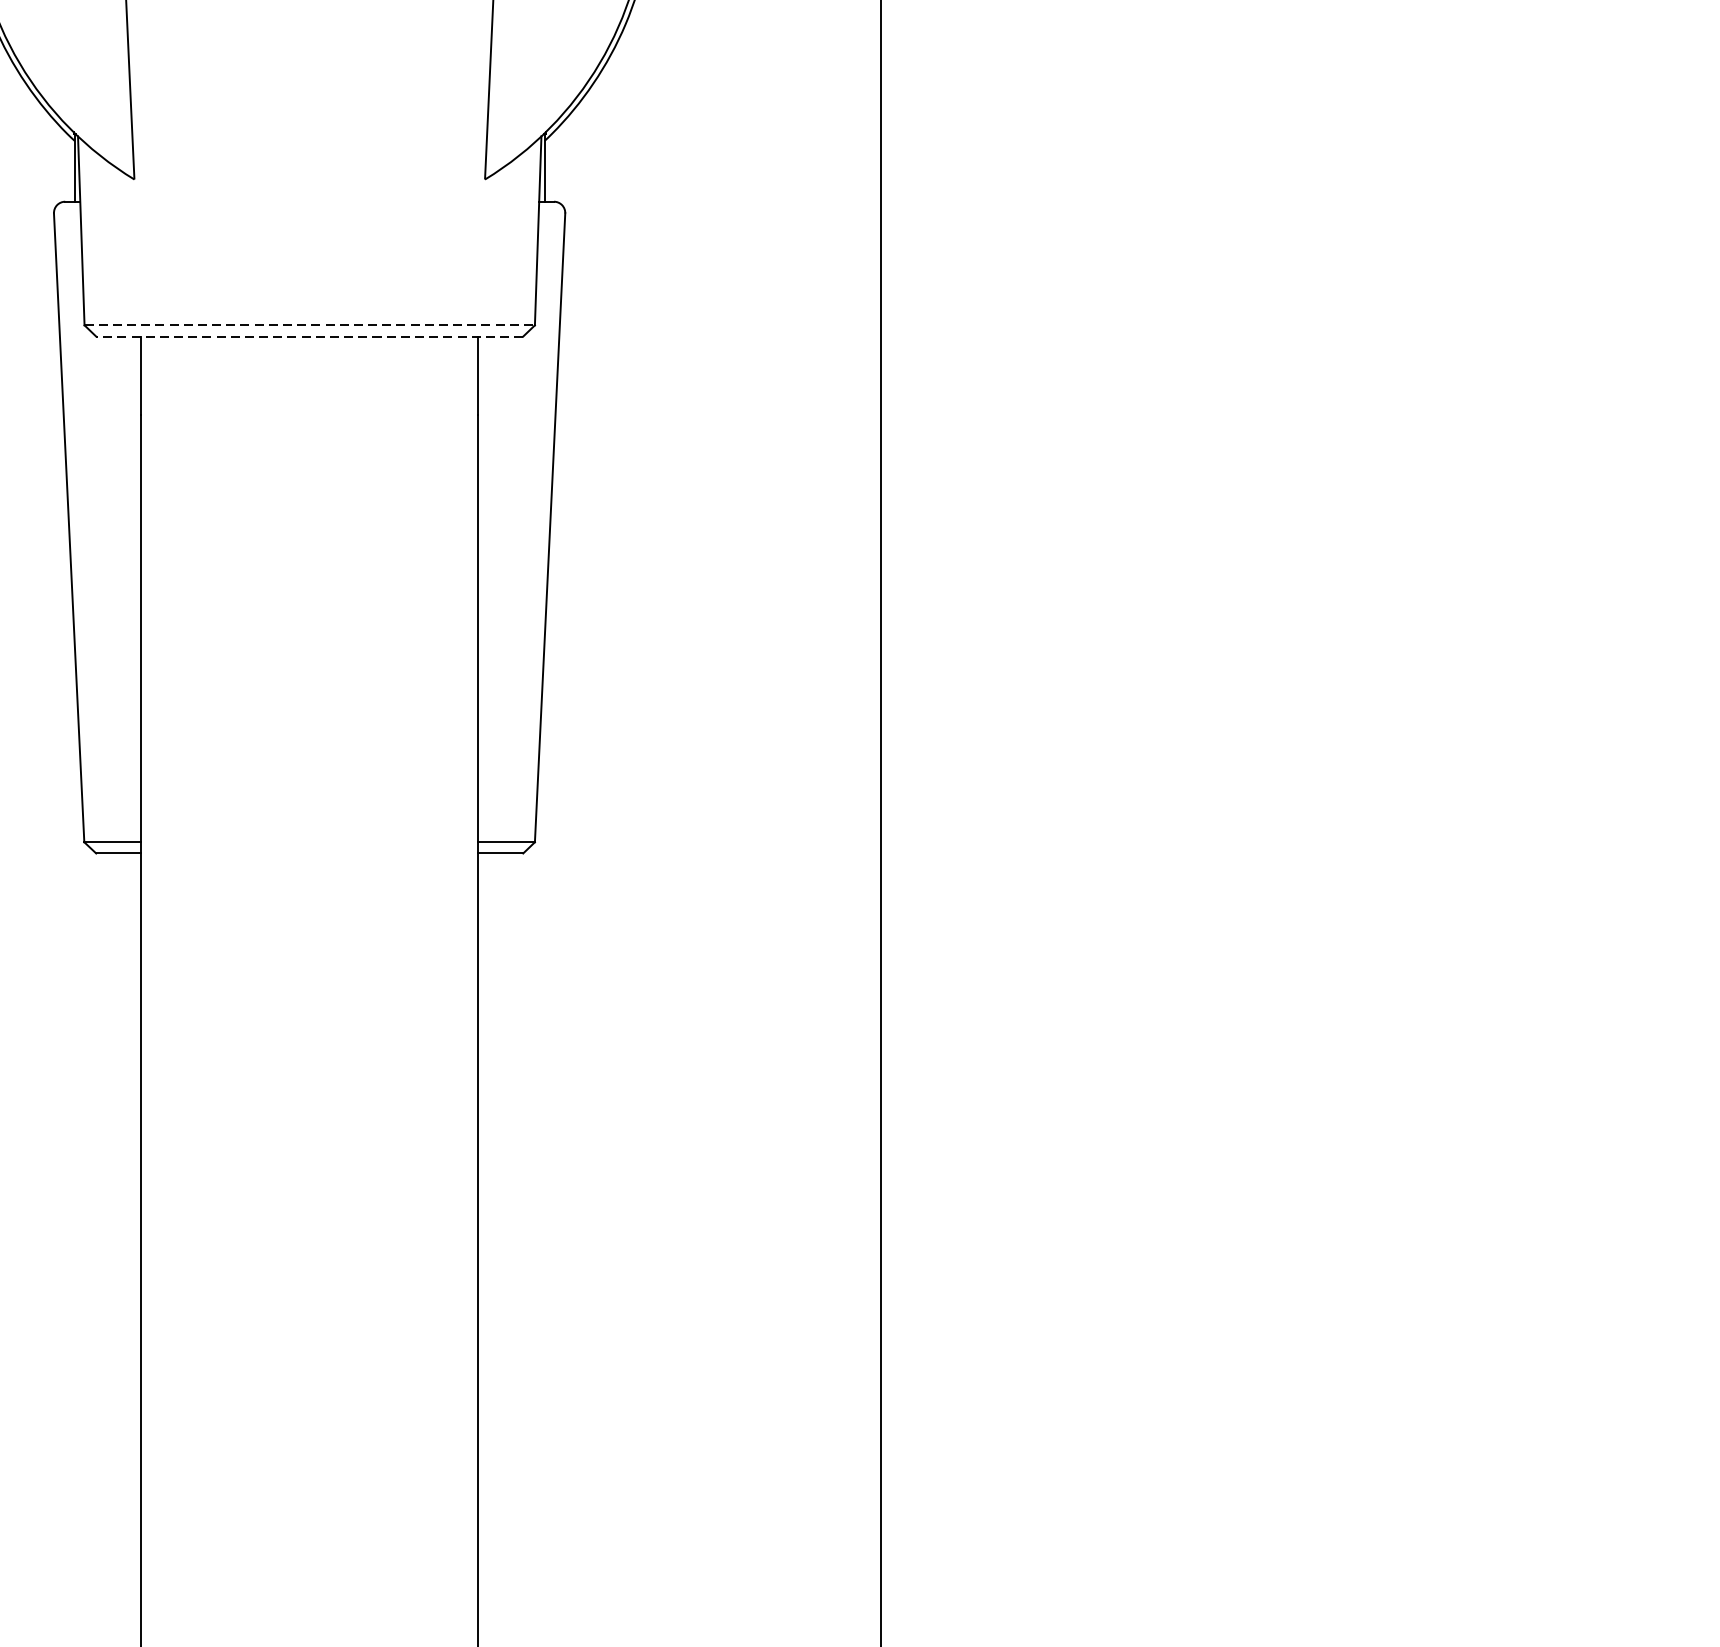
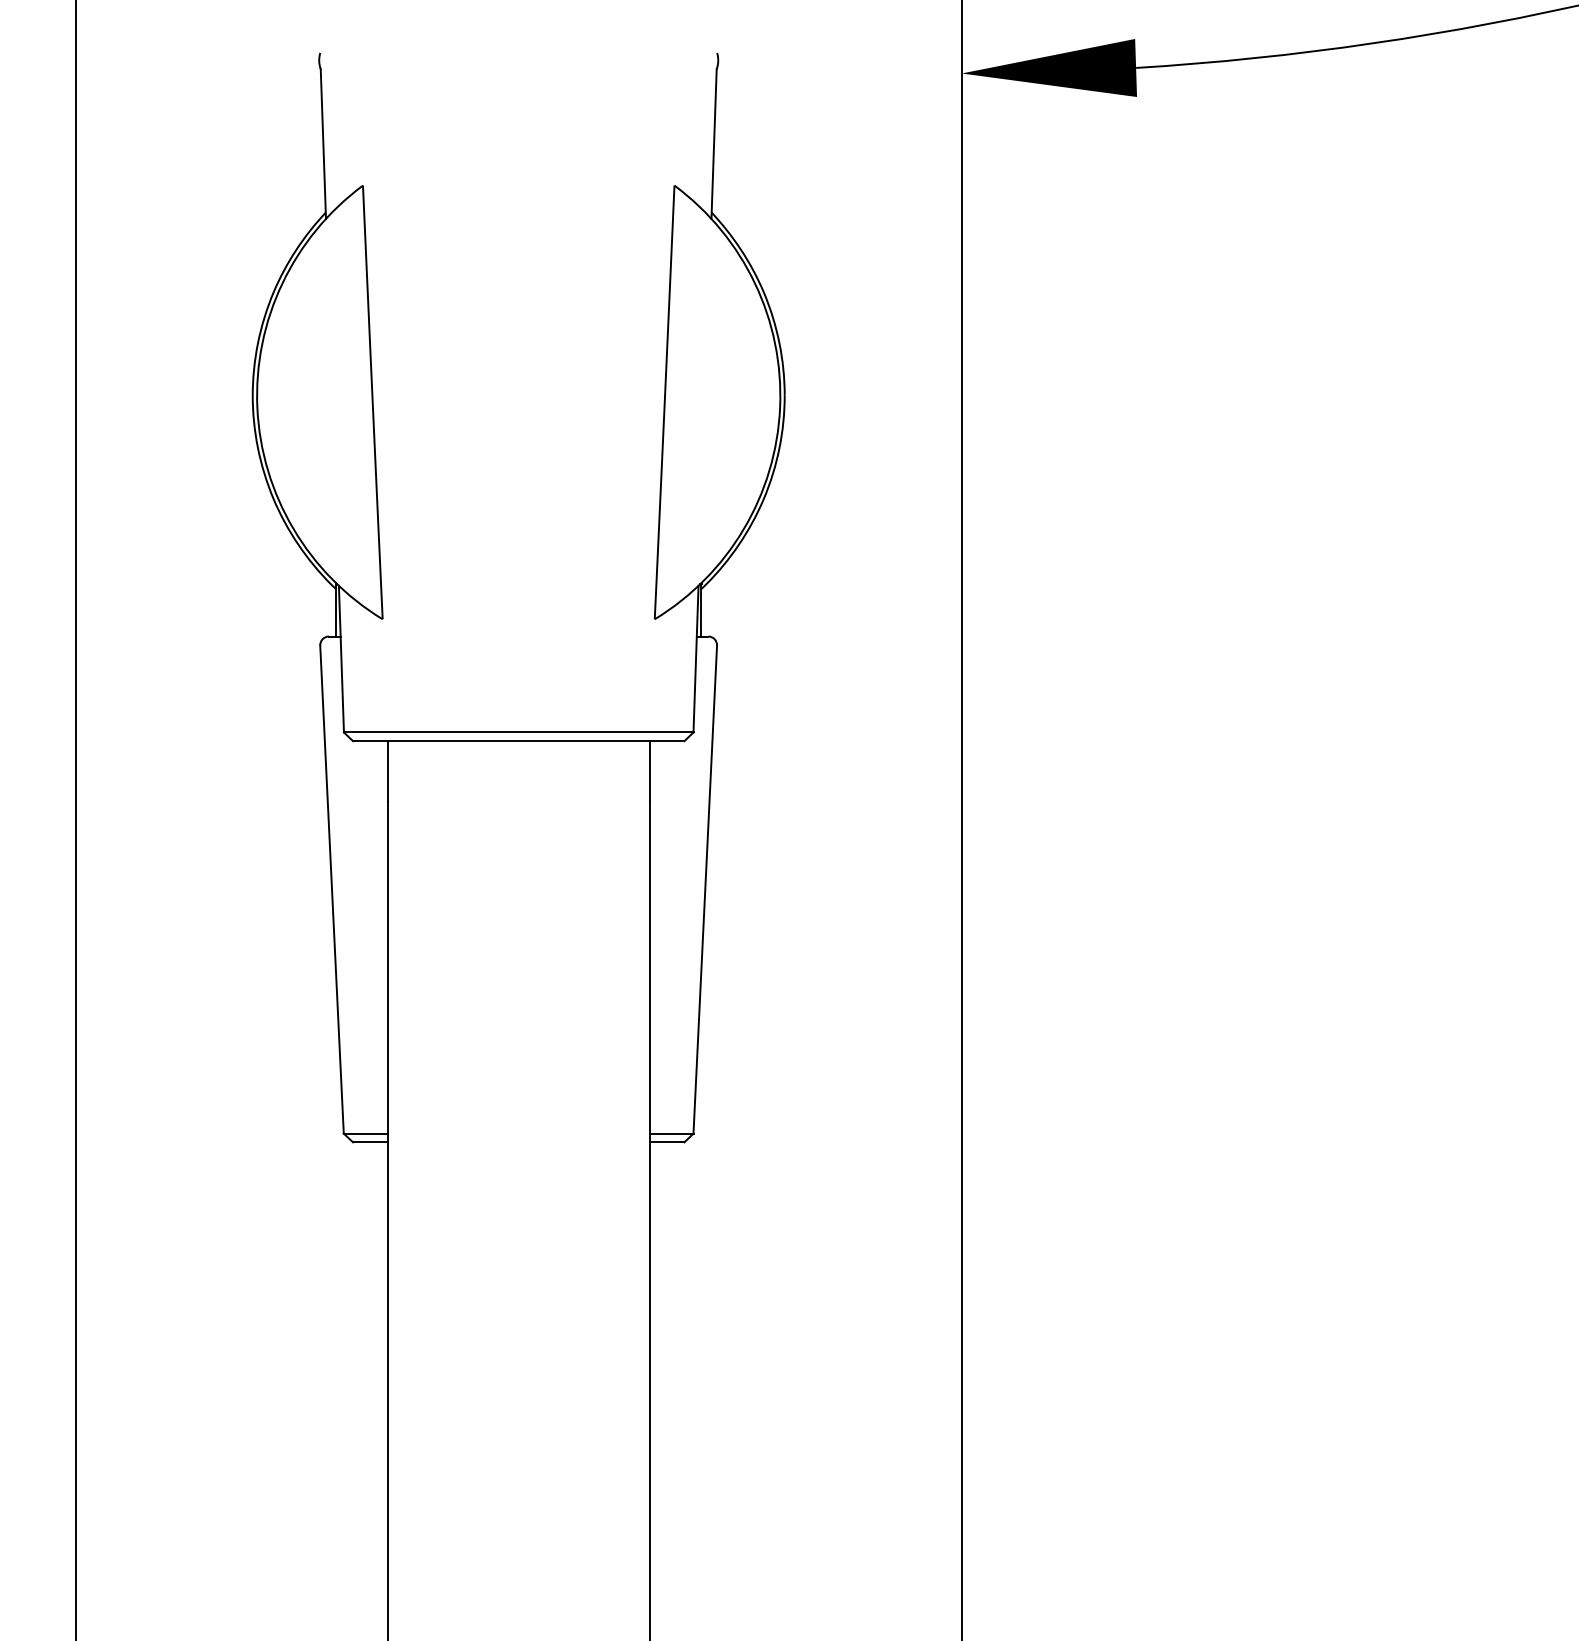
line: (309, 325) -> (518, 732), dashed -> solid
line: (309, 337) -> (518, 741), dashed -> solid

